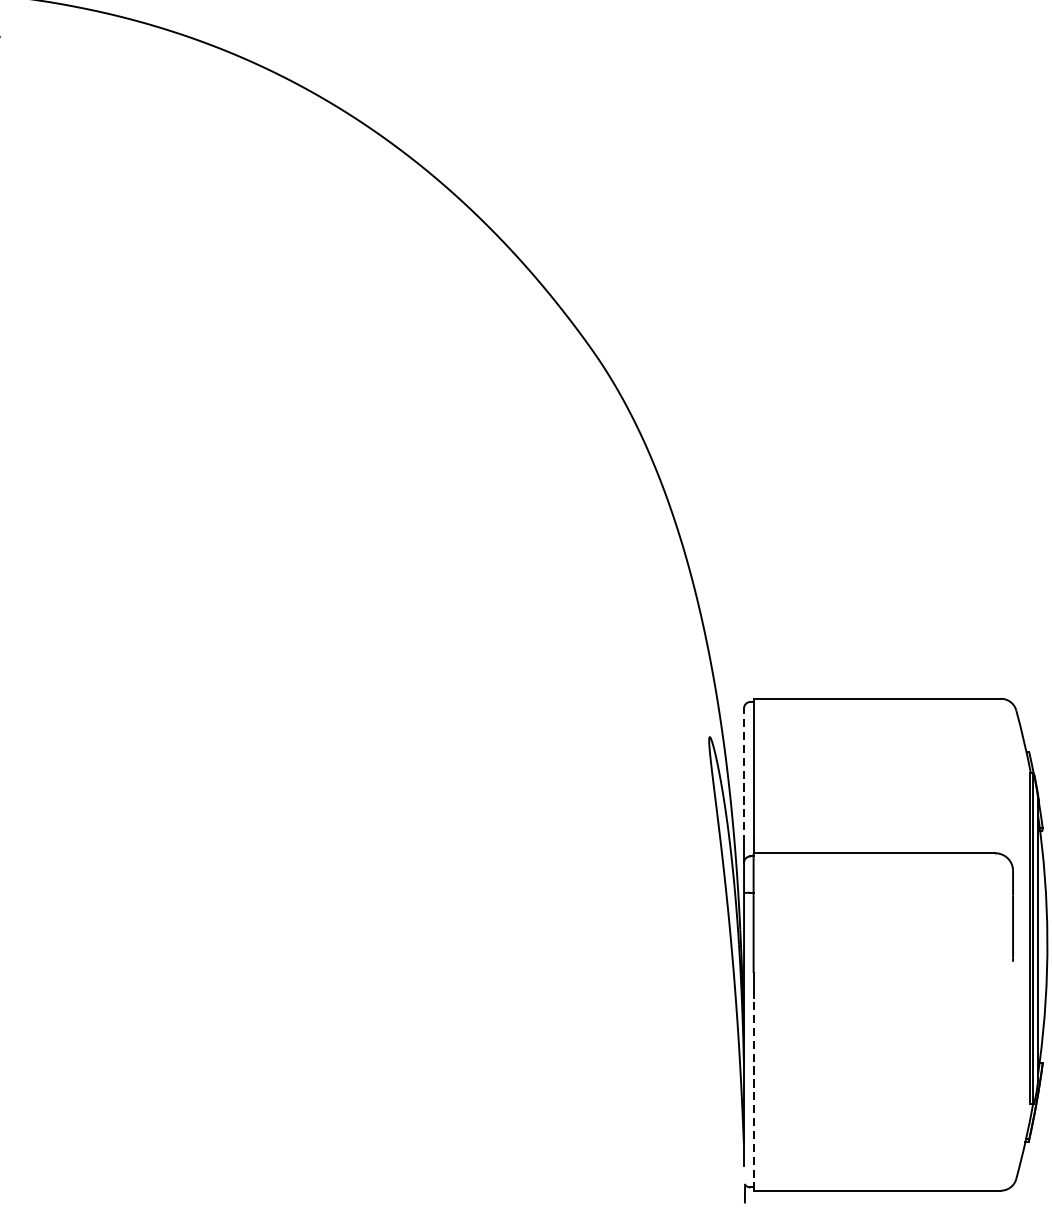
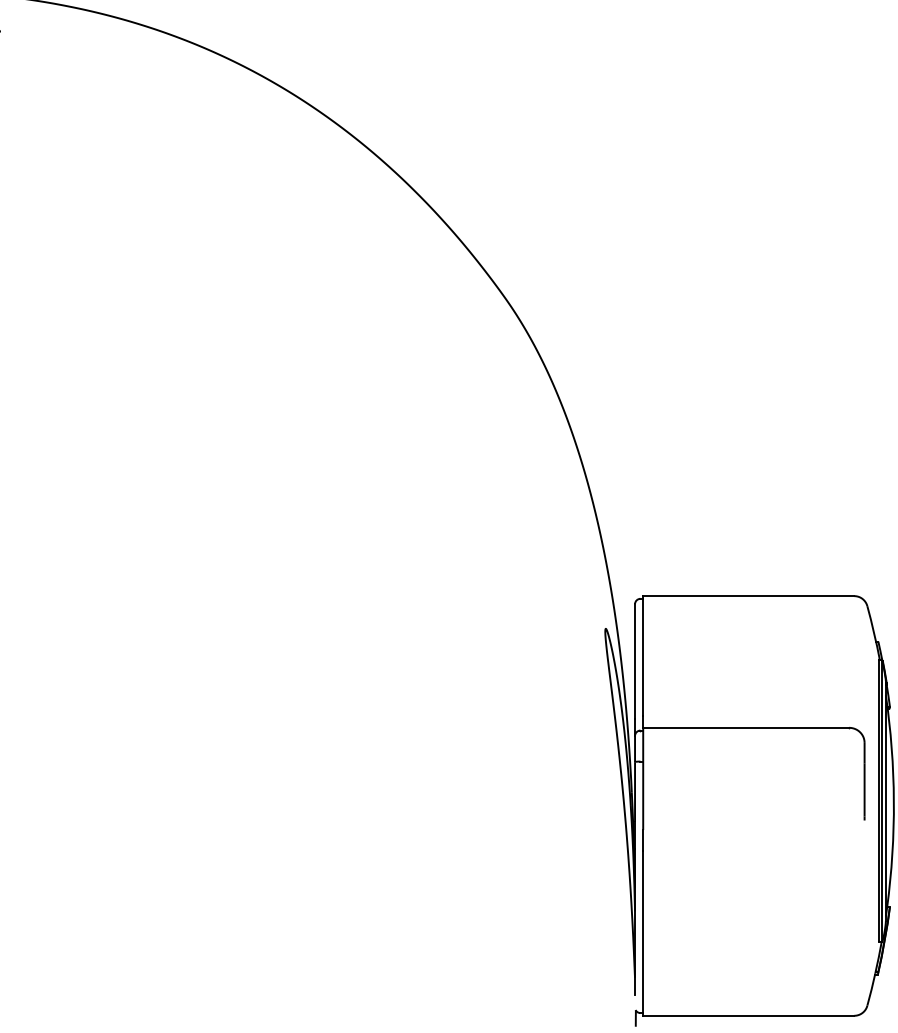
line: (744, 775) -> (635, 661), dashed -> solid
line: (753, 1093) -> (643, 932), dashed -> solid

